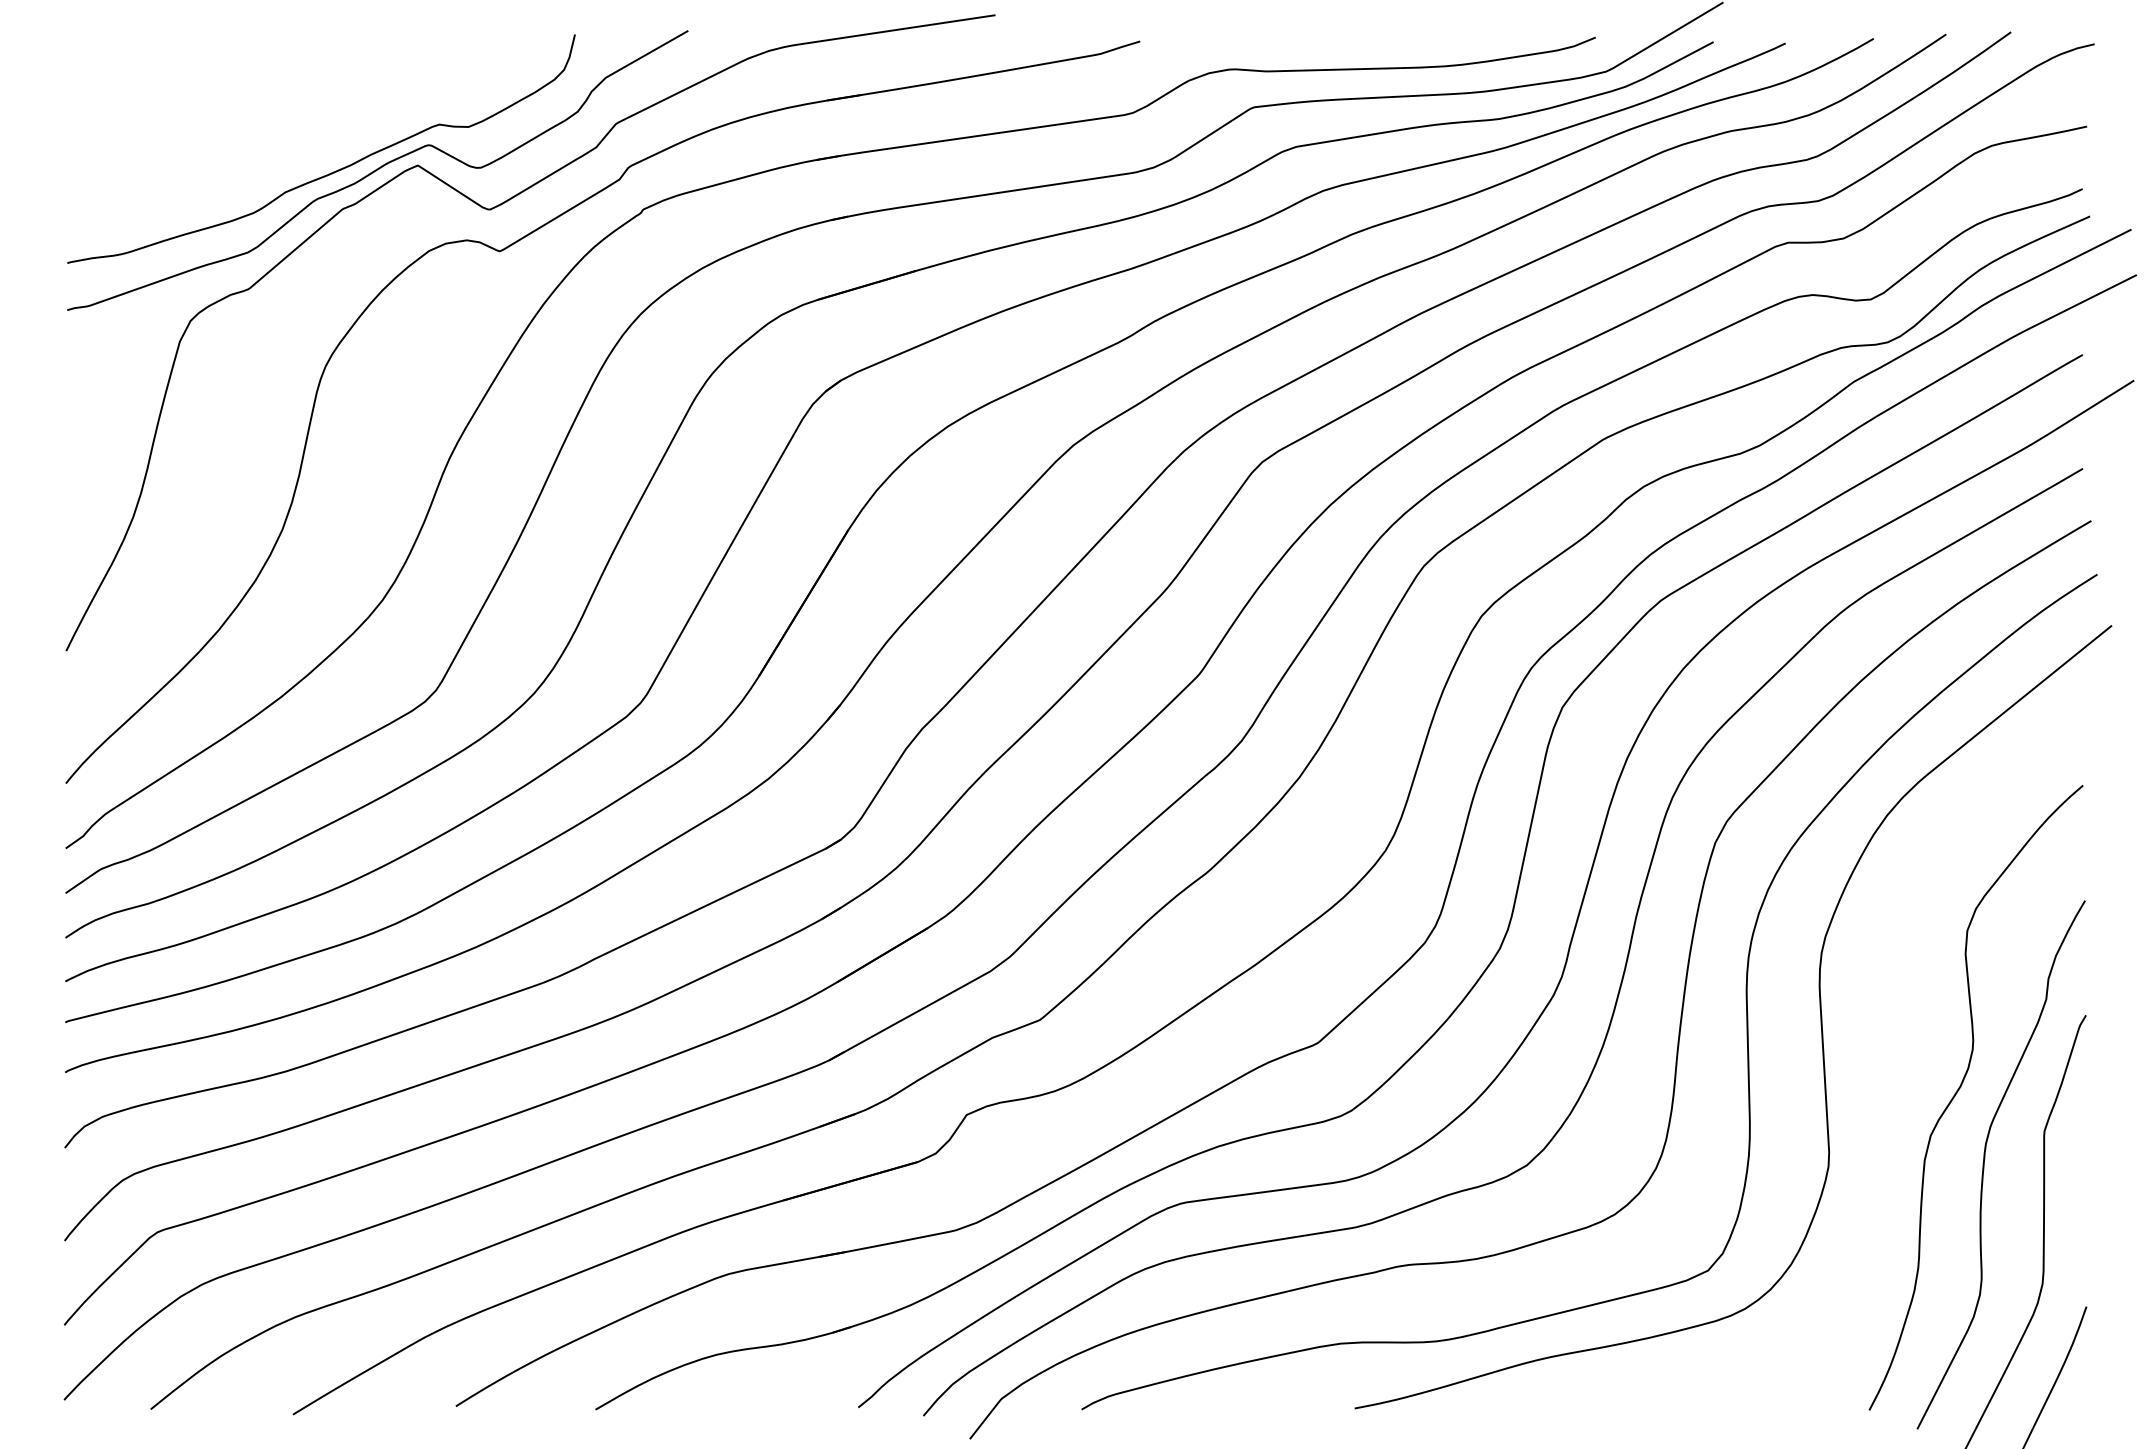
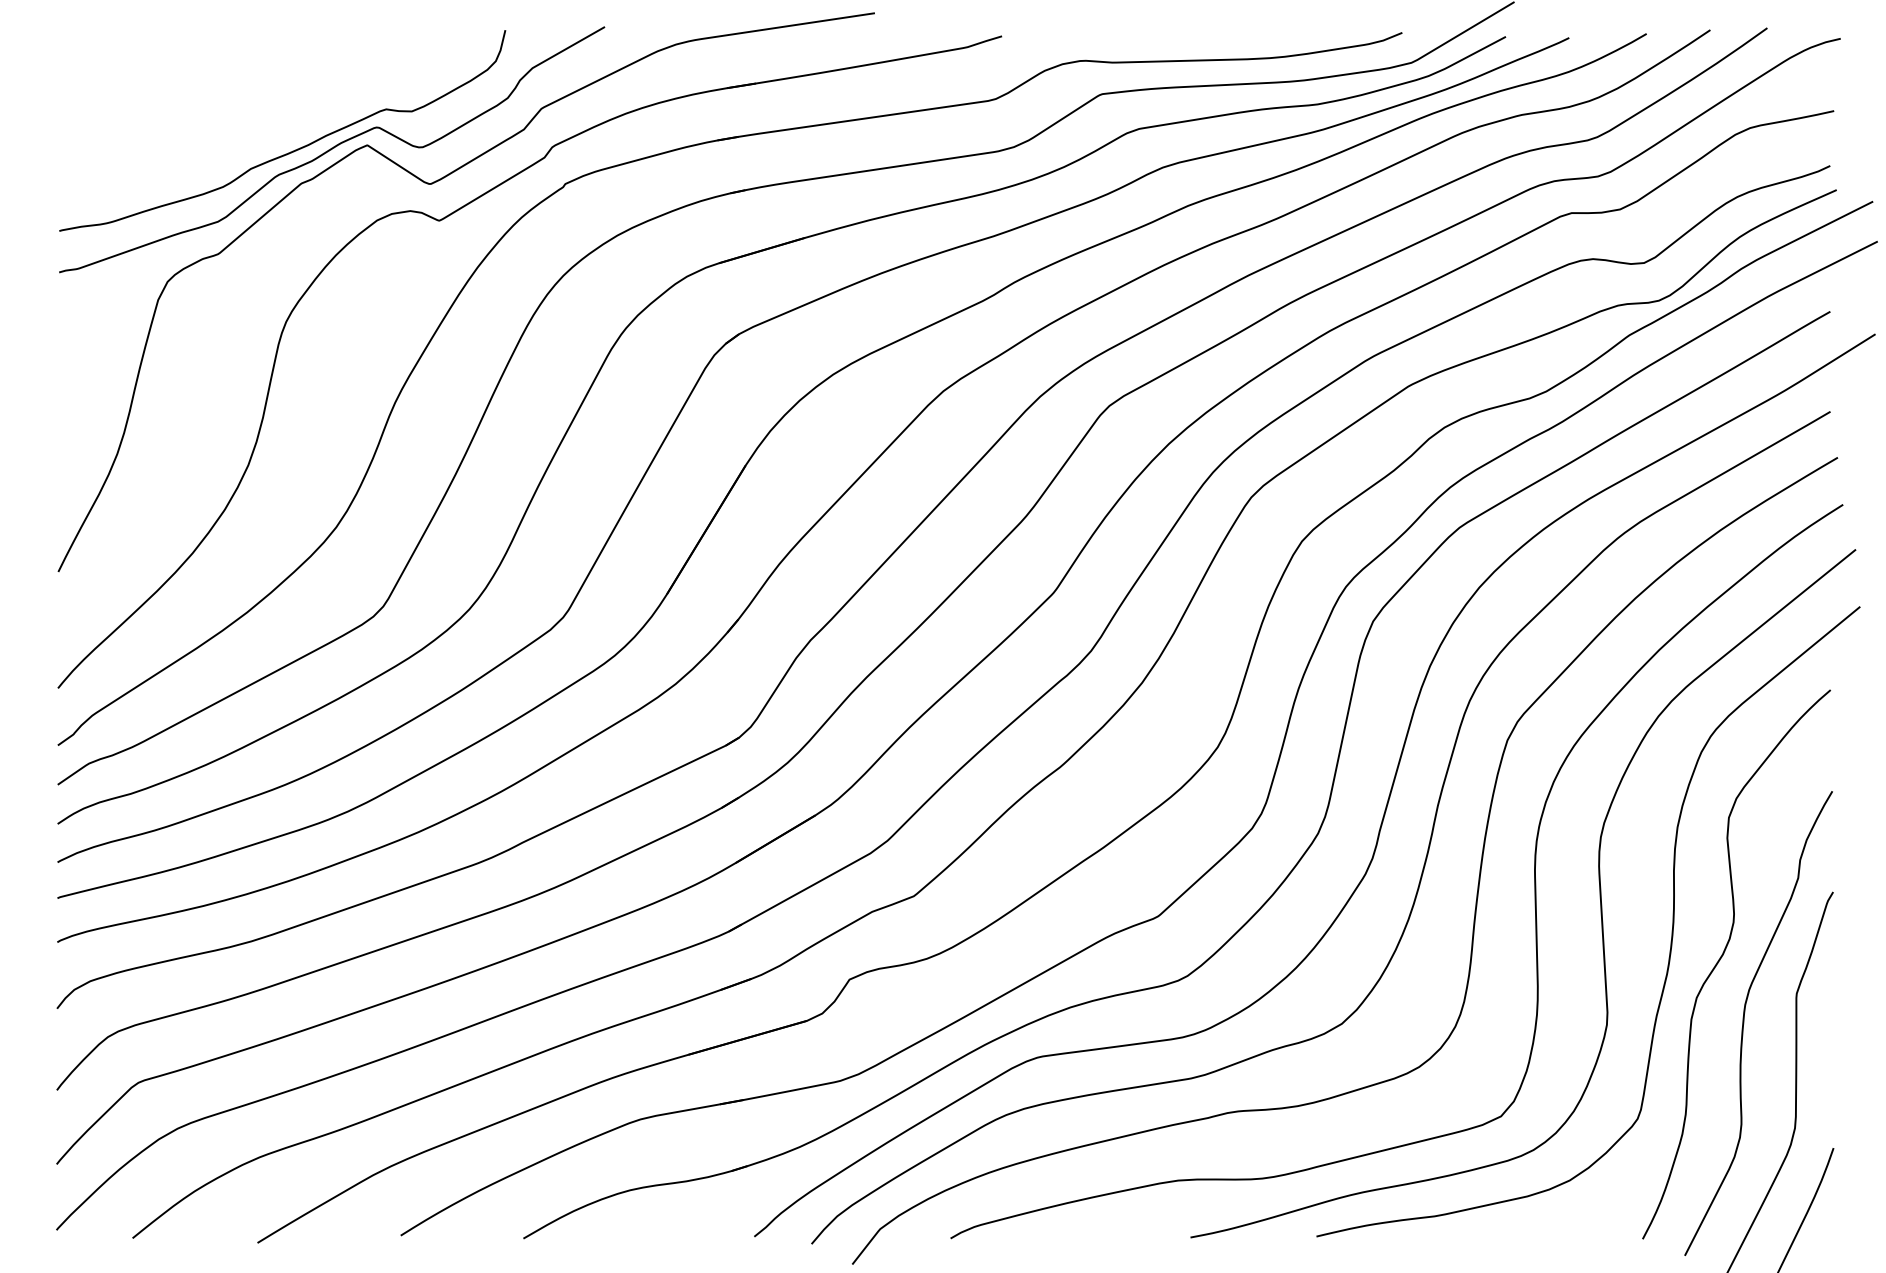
curve: (1902, 1059) -> (1671, 930), added

